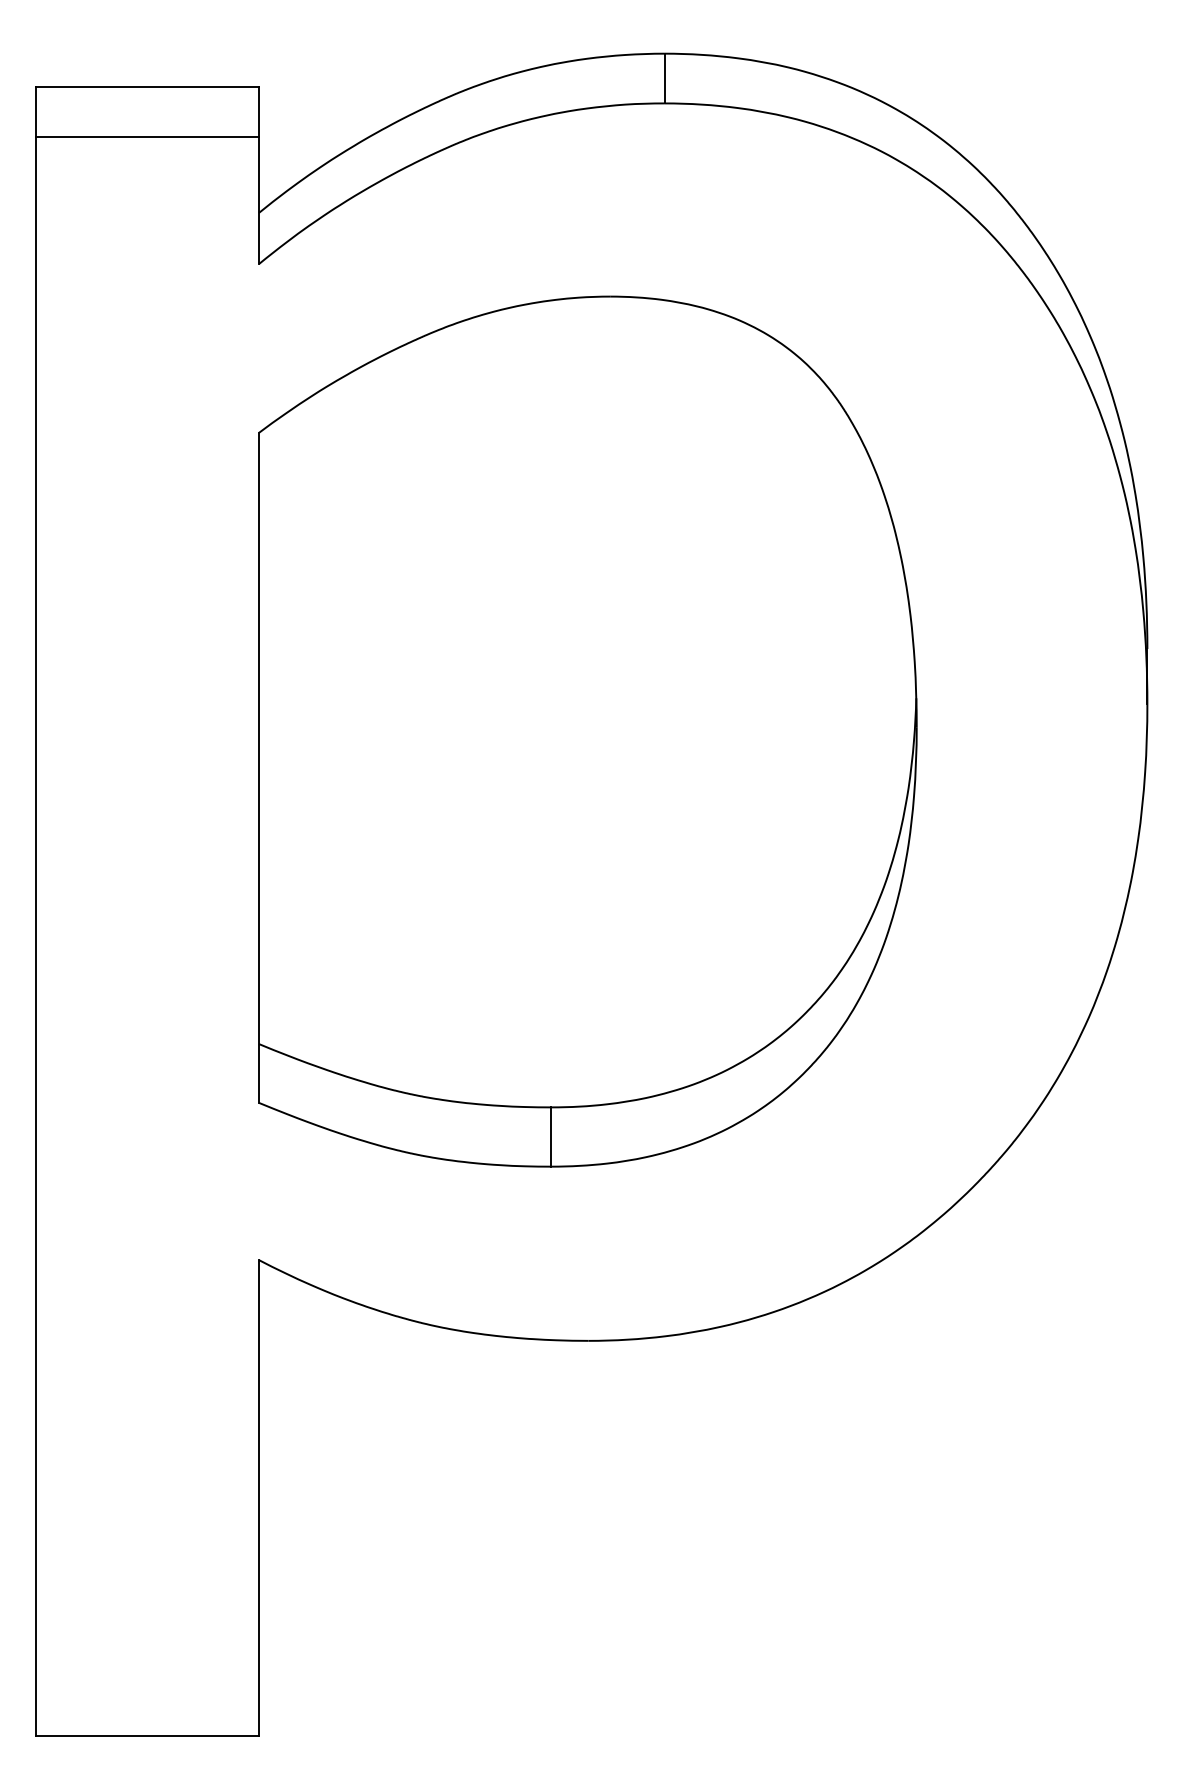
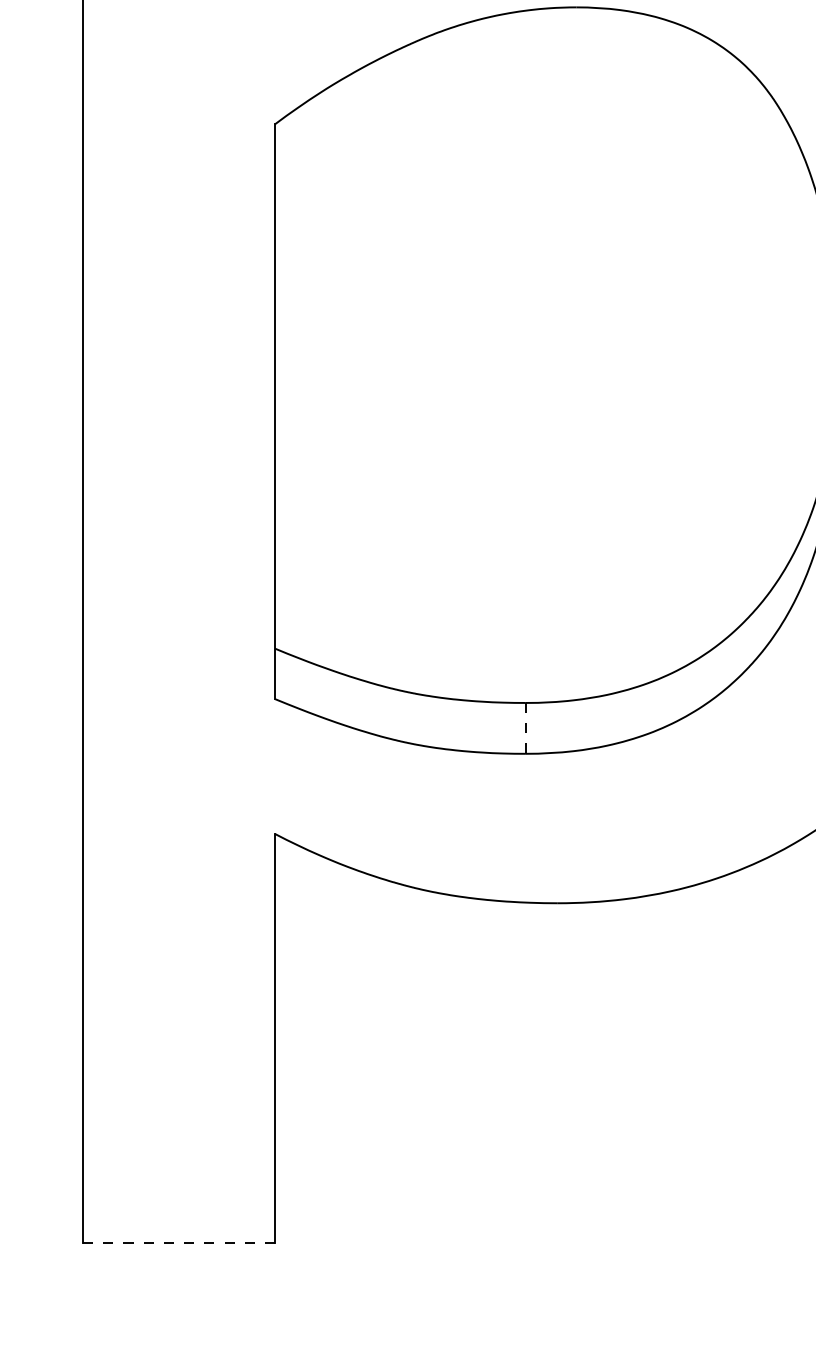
line: (551, 1137) -> (525, 728), solid -> dashed
line: (147, 1736) -> (179, 1242), solid -> dashed

